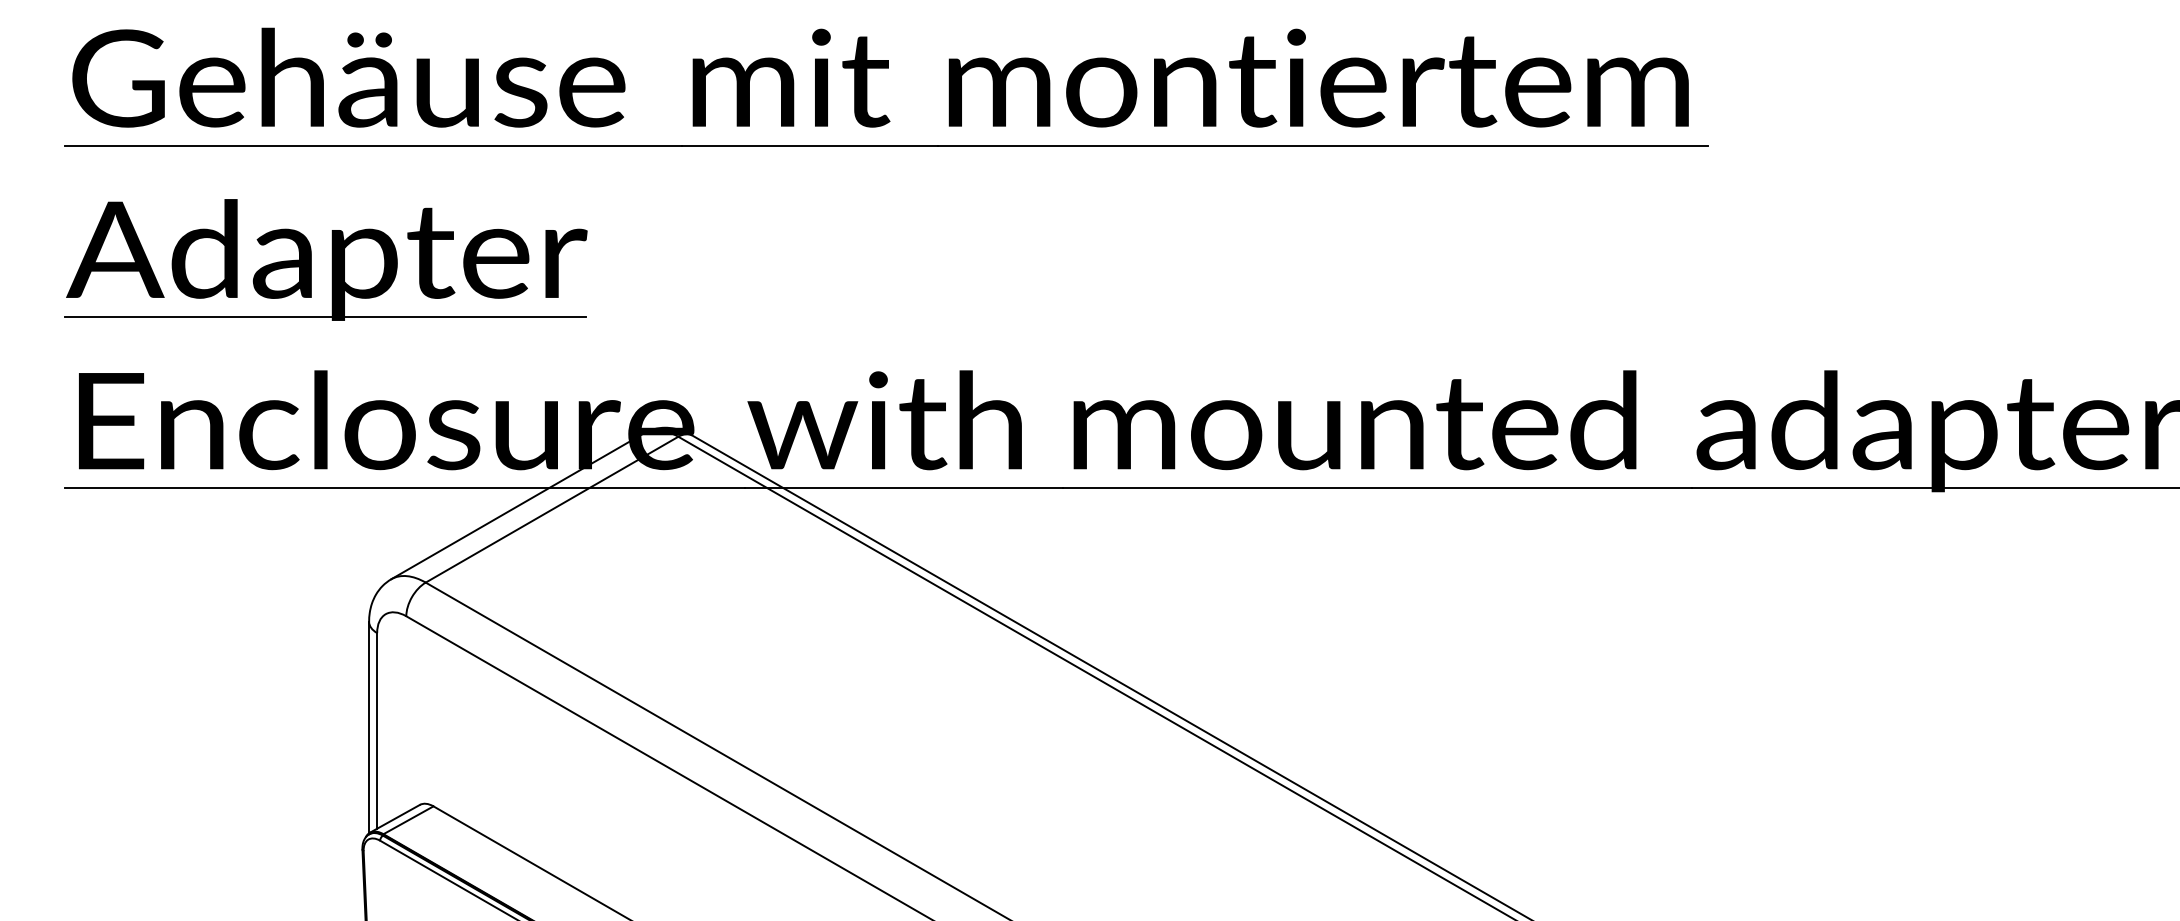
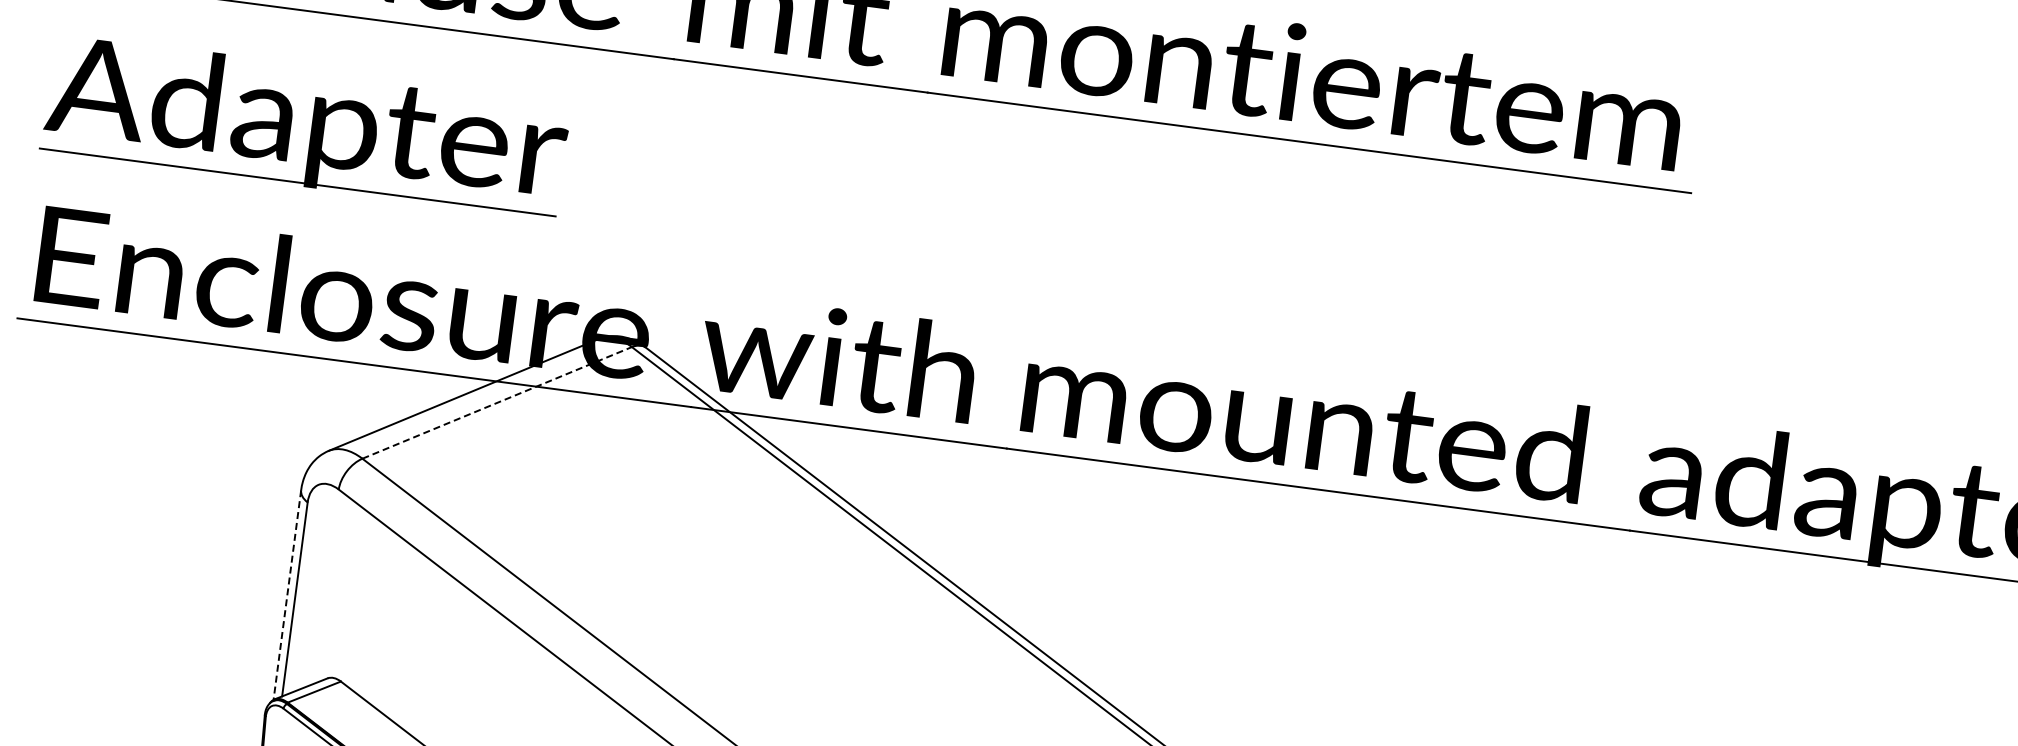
line: (552, 509) -> (497, 402), solid -> dashed
line: (369, 727) -> (287, 595), solid -> dashed

